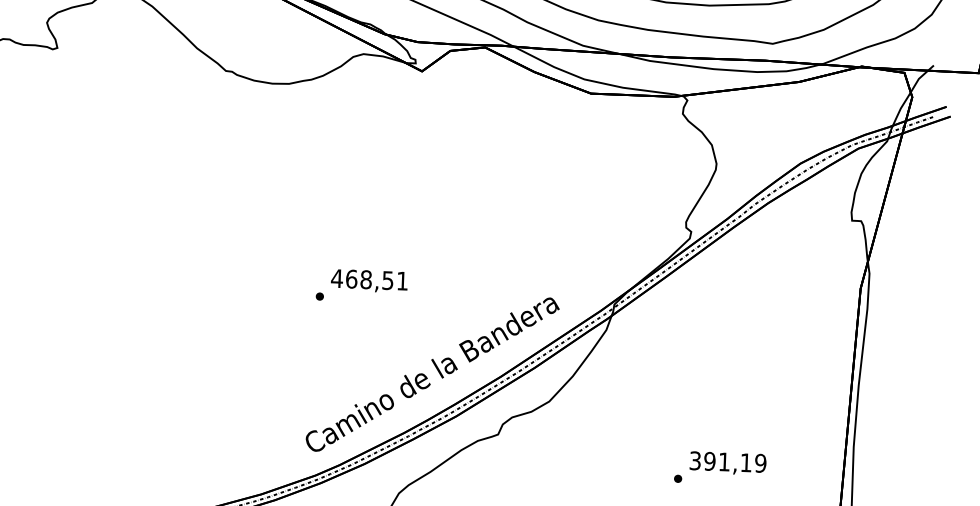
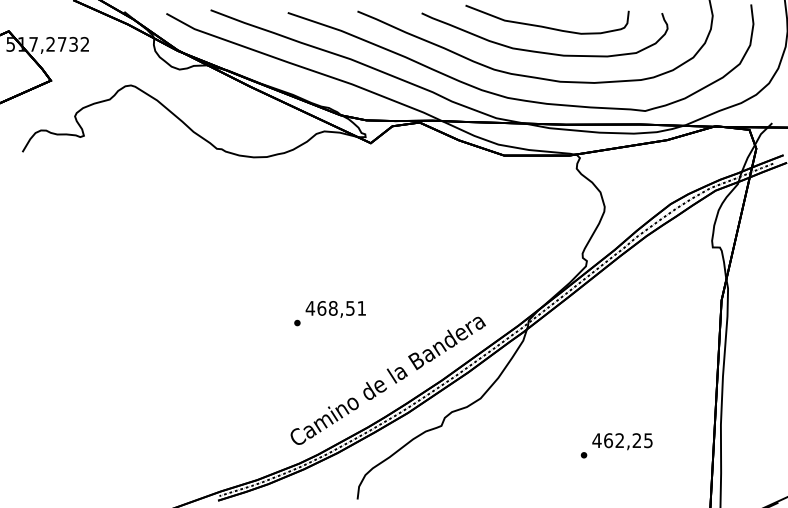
text: (727, 461) -> (622, 440), 391,19 -> 462,25

